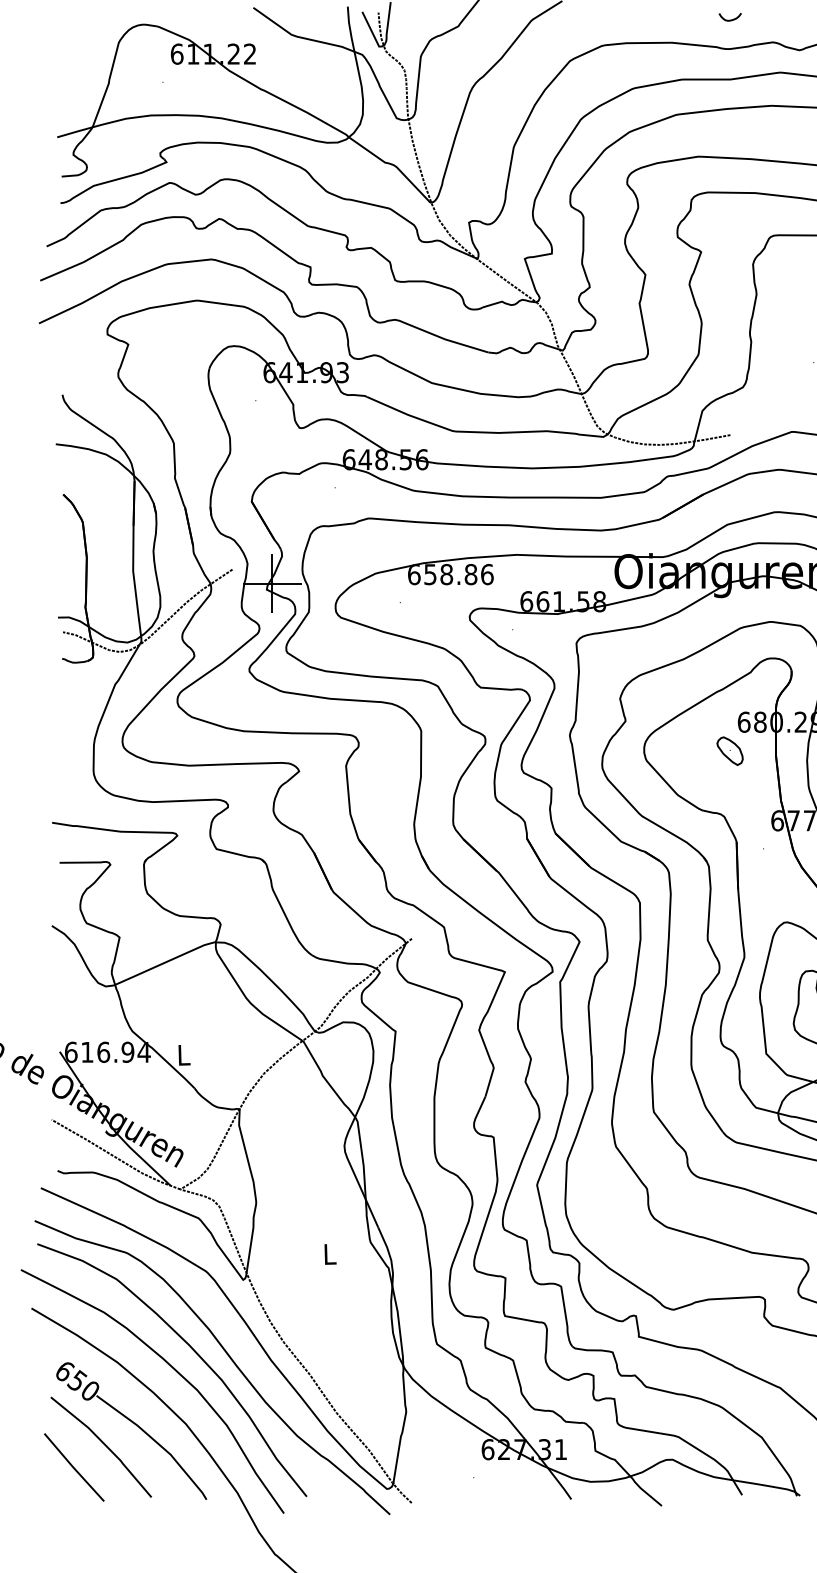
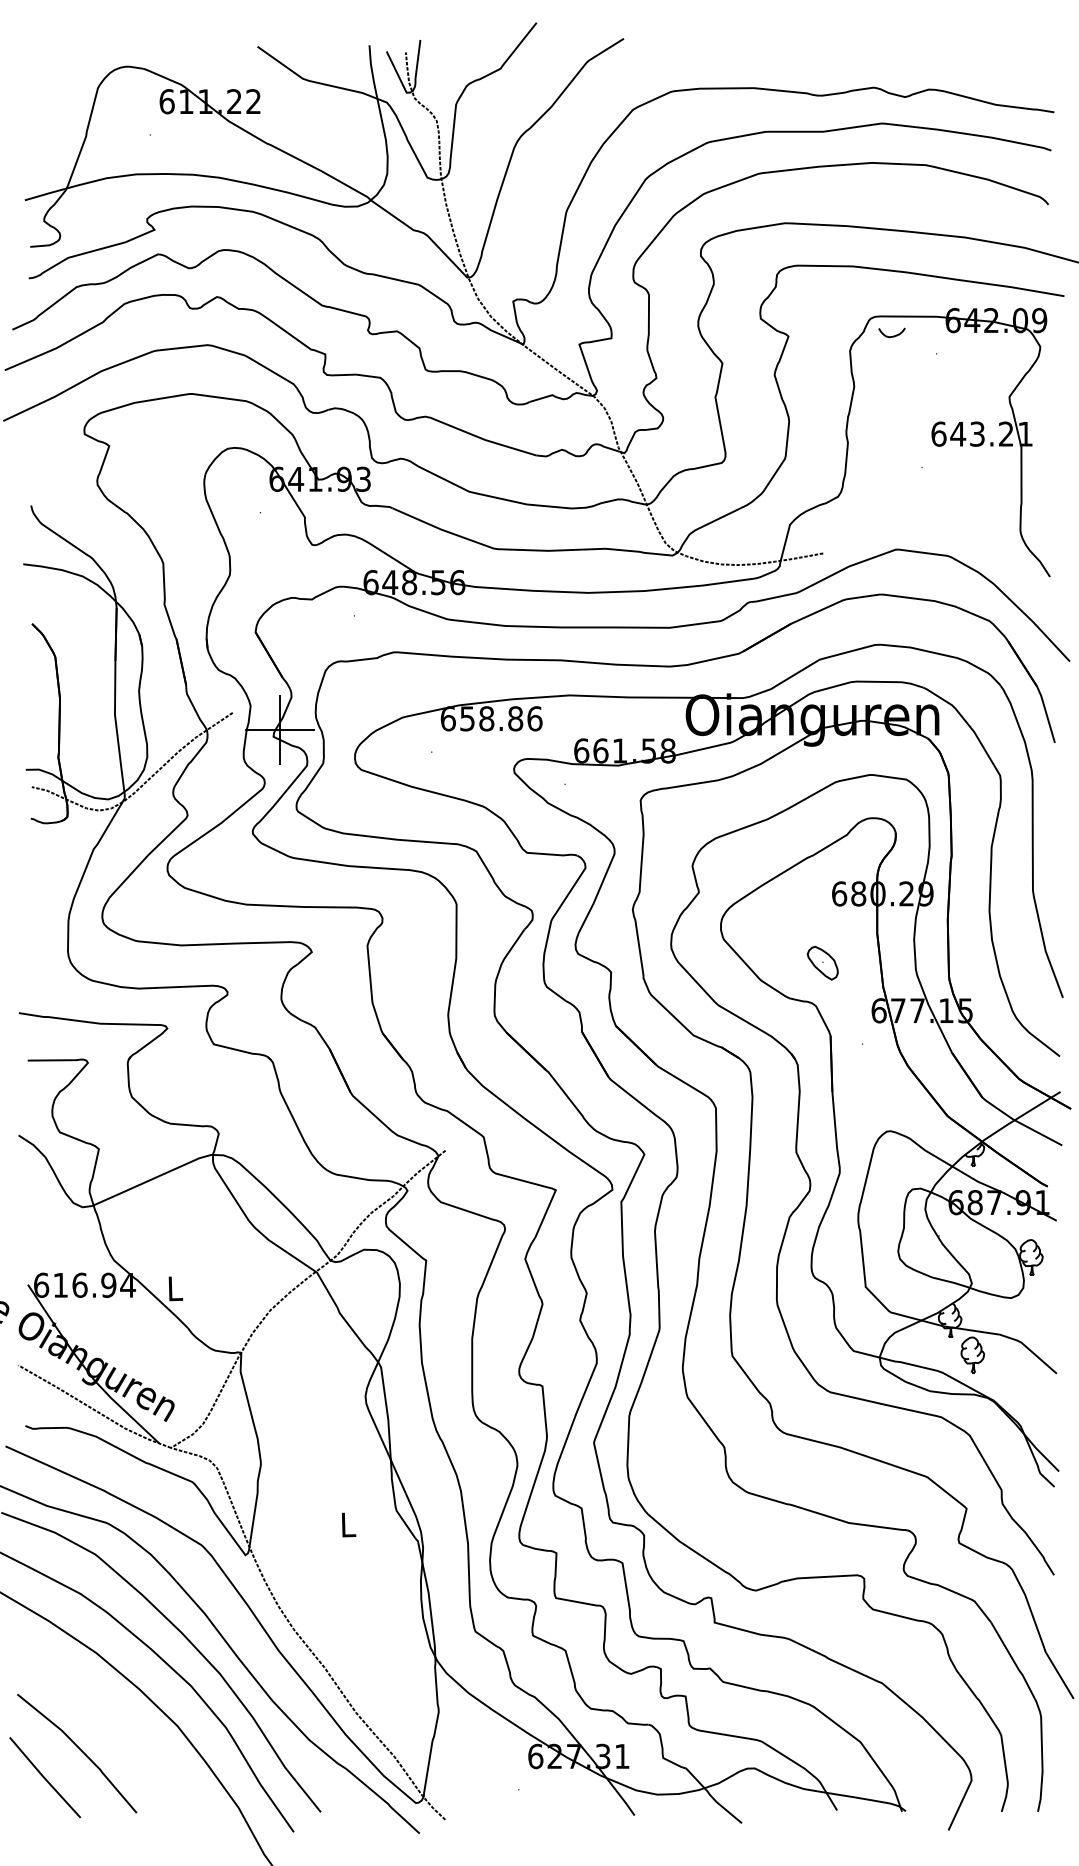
curve: (730, 19) -> (892, 335), moved
part: (729, 750) -> (822, 962), moved
part: (135, 1425) -> (117, 1727), removed

